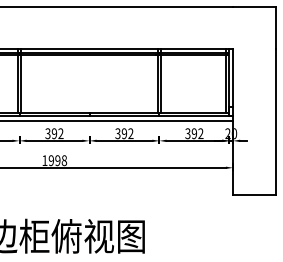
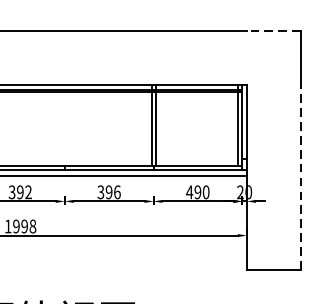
line: (253, 6) -> (272, 30), solid -> dashed
line: (275, 122) -> (300, 178), solid -> dashed
text: (130, 133) -> (116, 192), 392 -> 396
text: (194, 133) -> (198, 192), 392 -> 490

